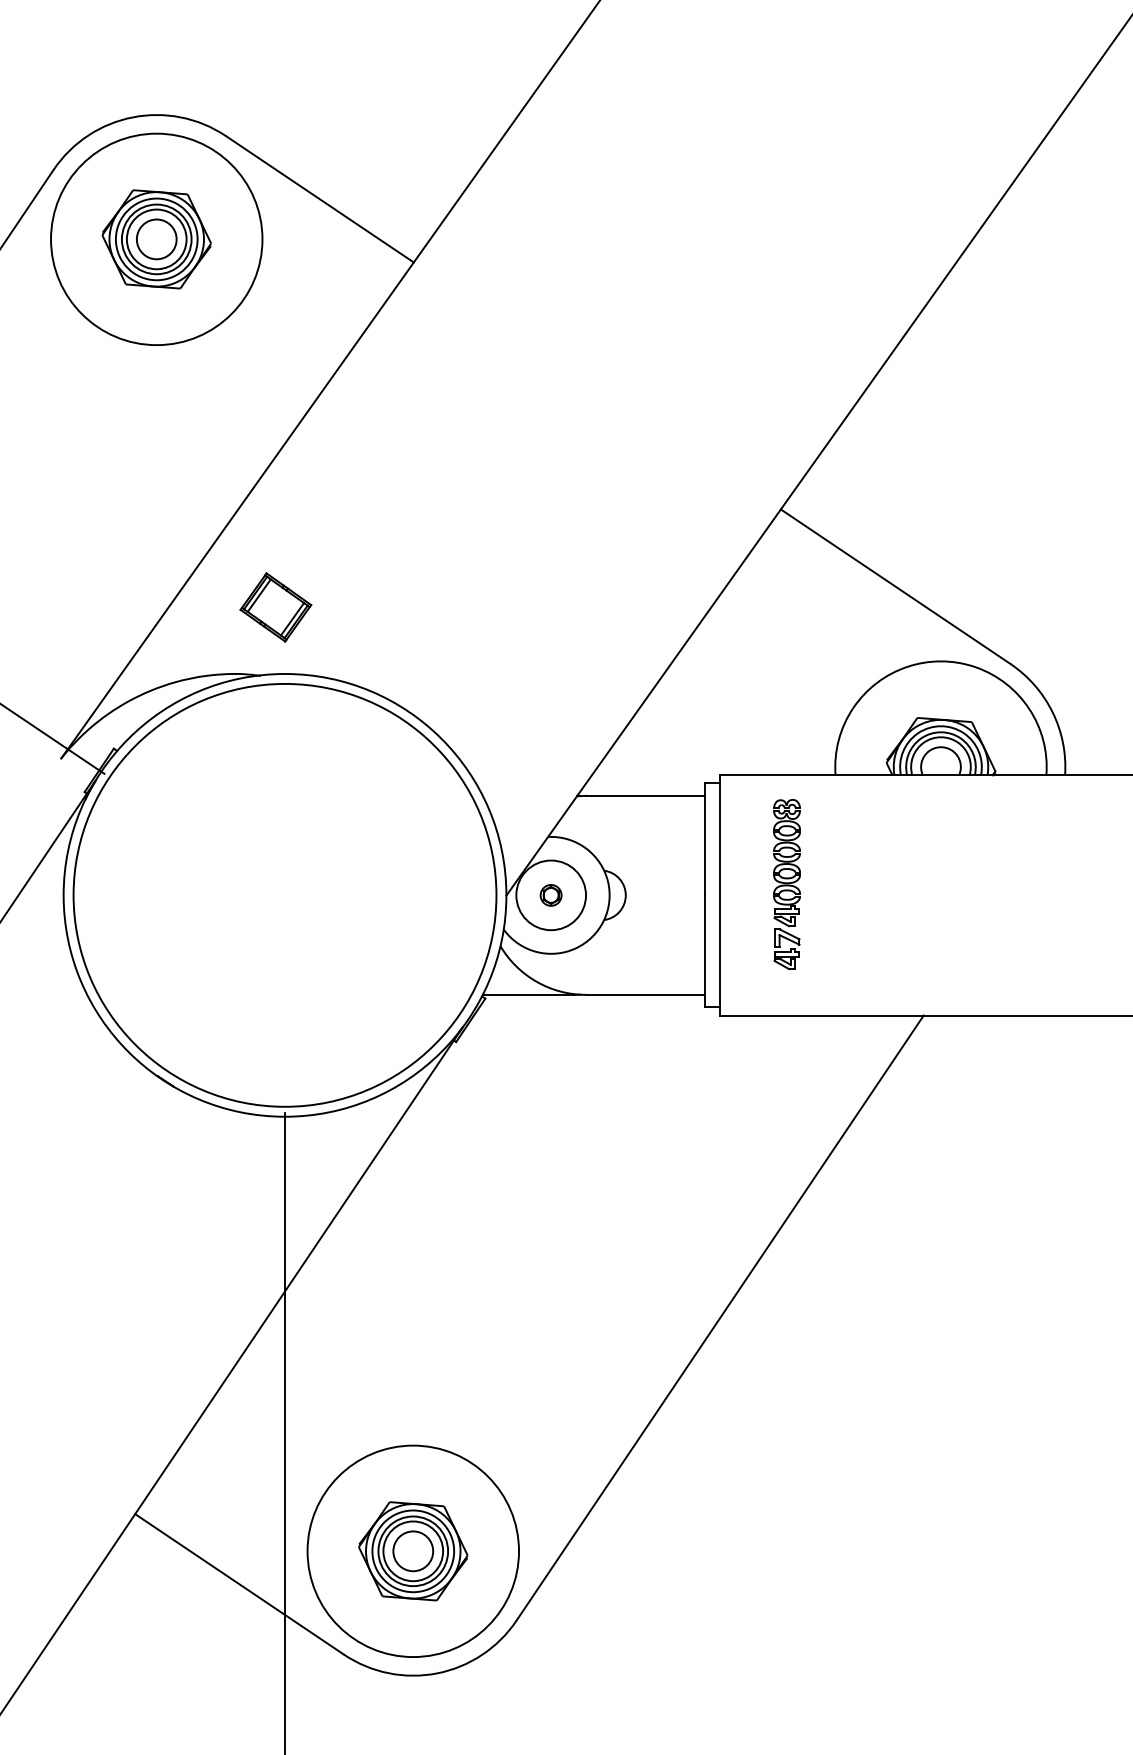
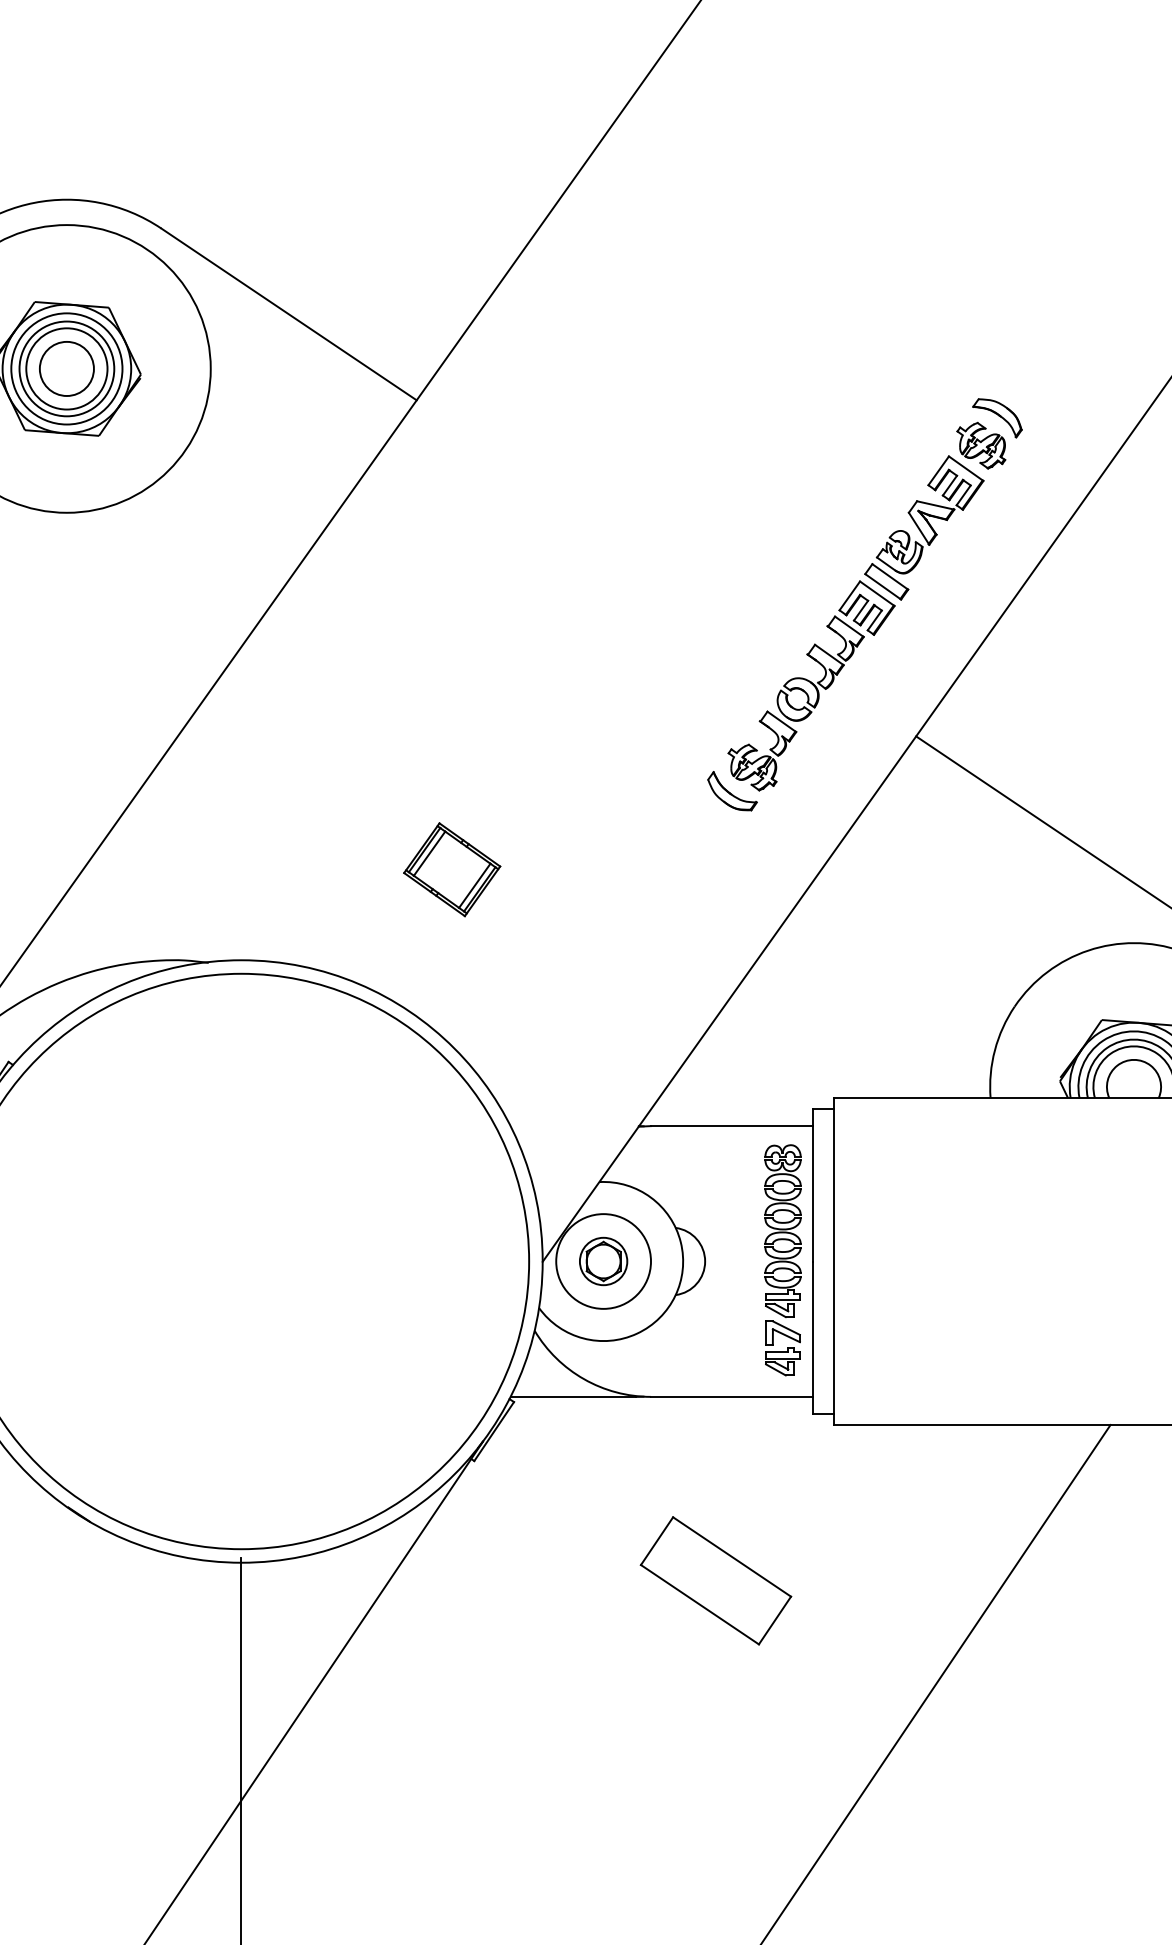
part: (743, 412) -> (865, 604), added
part: (275, 607) -> (451, 869), moved
part: (786, 884) -> (782, 1260), moved
part: (550, 895) -> (602, 1261), size x1.67
part: (633, 1129) -> (715, 1580), added

